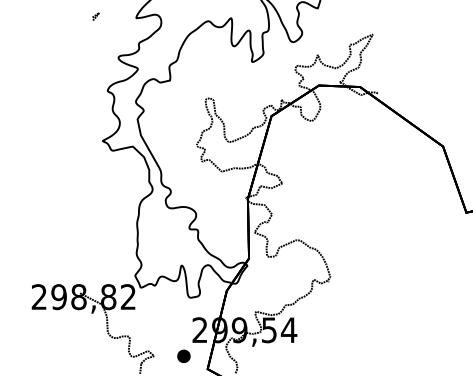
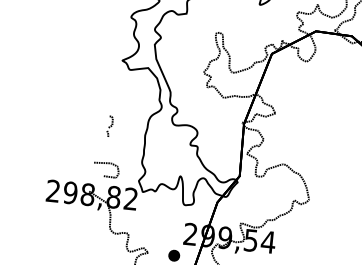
part: (96, 216) -> (110, 125), added
curve: (96, 260) -> (106, 164), added

